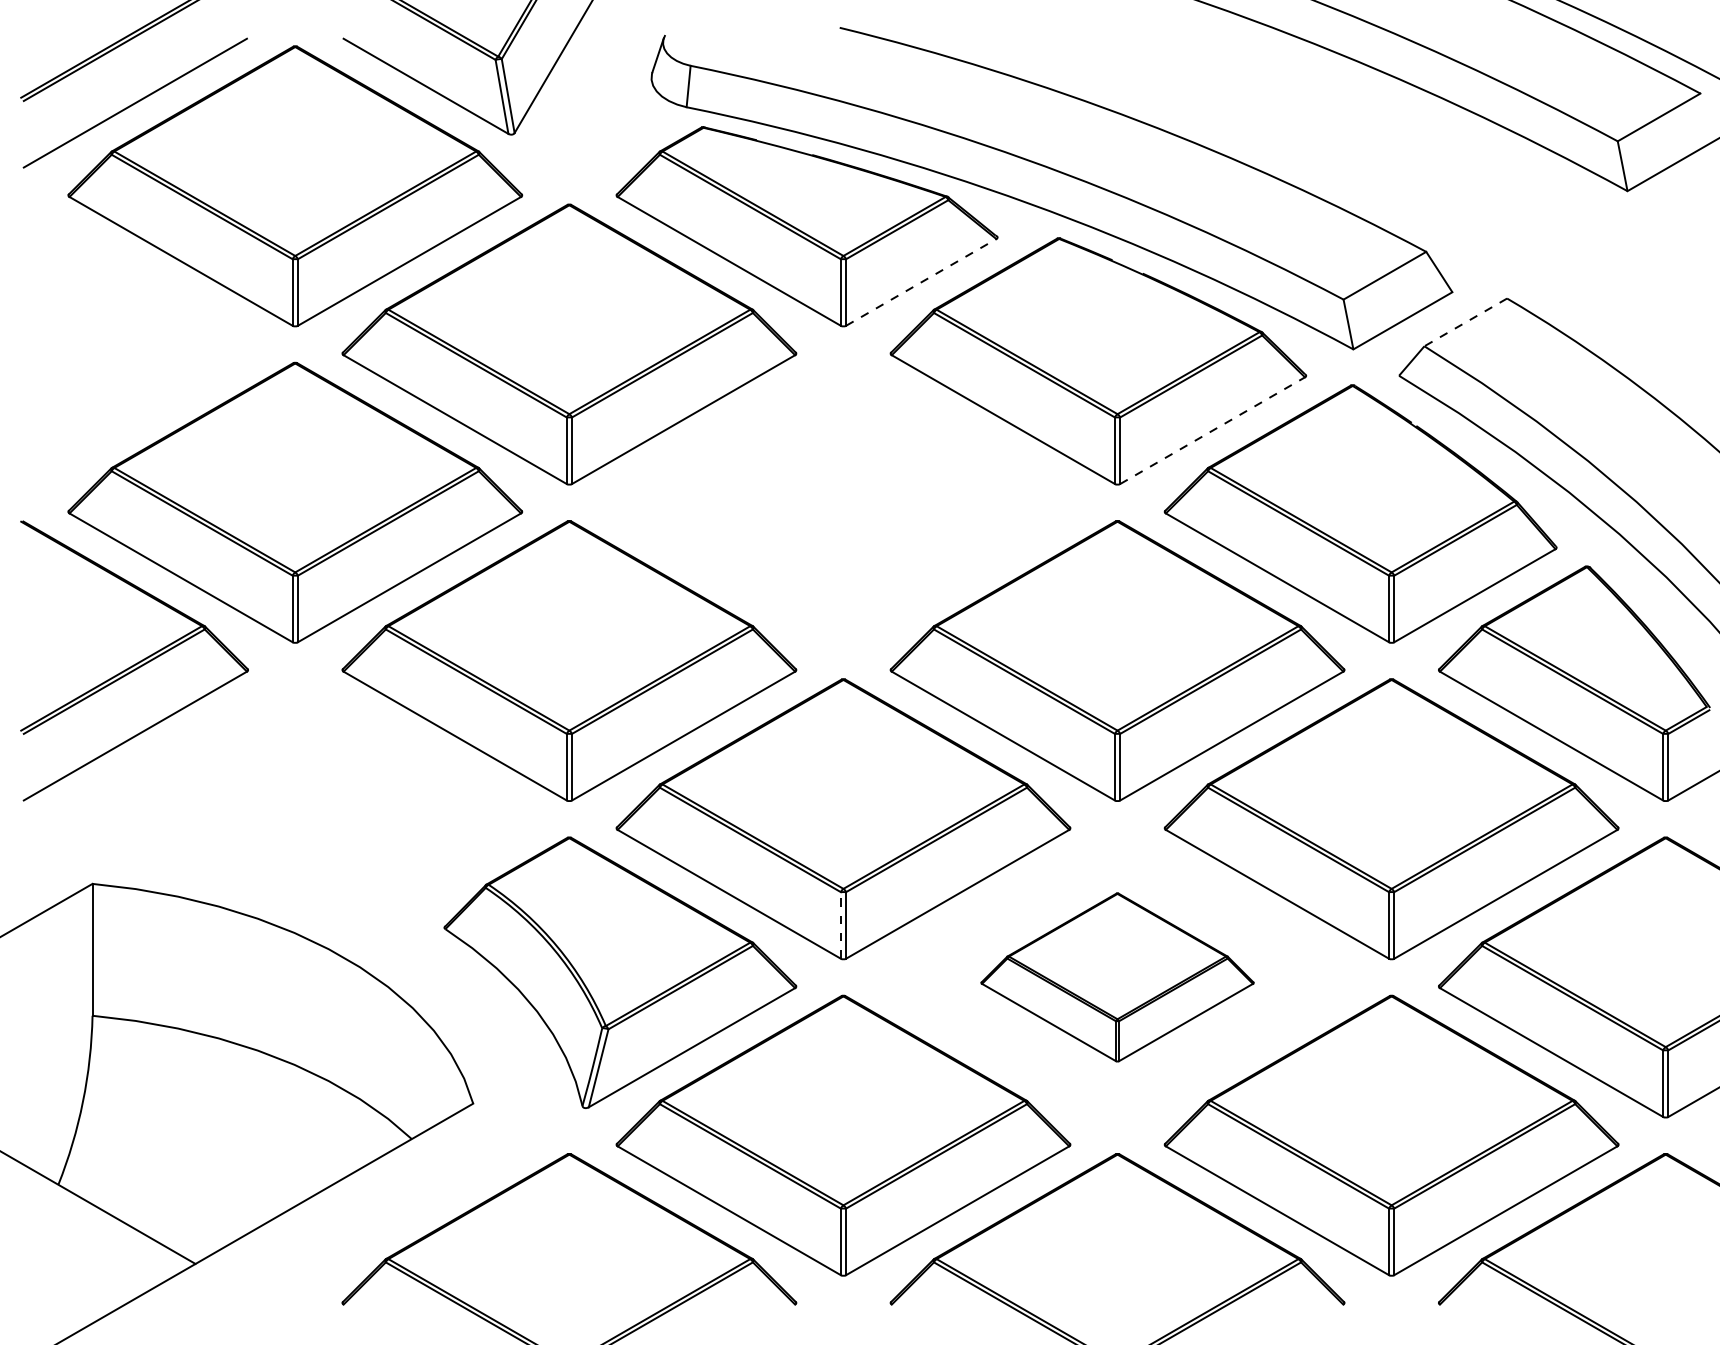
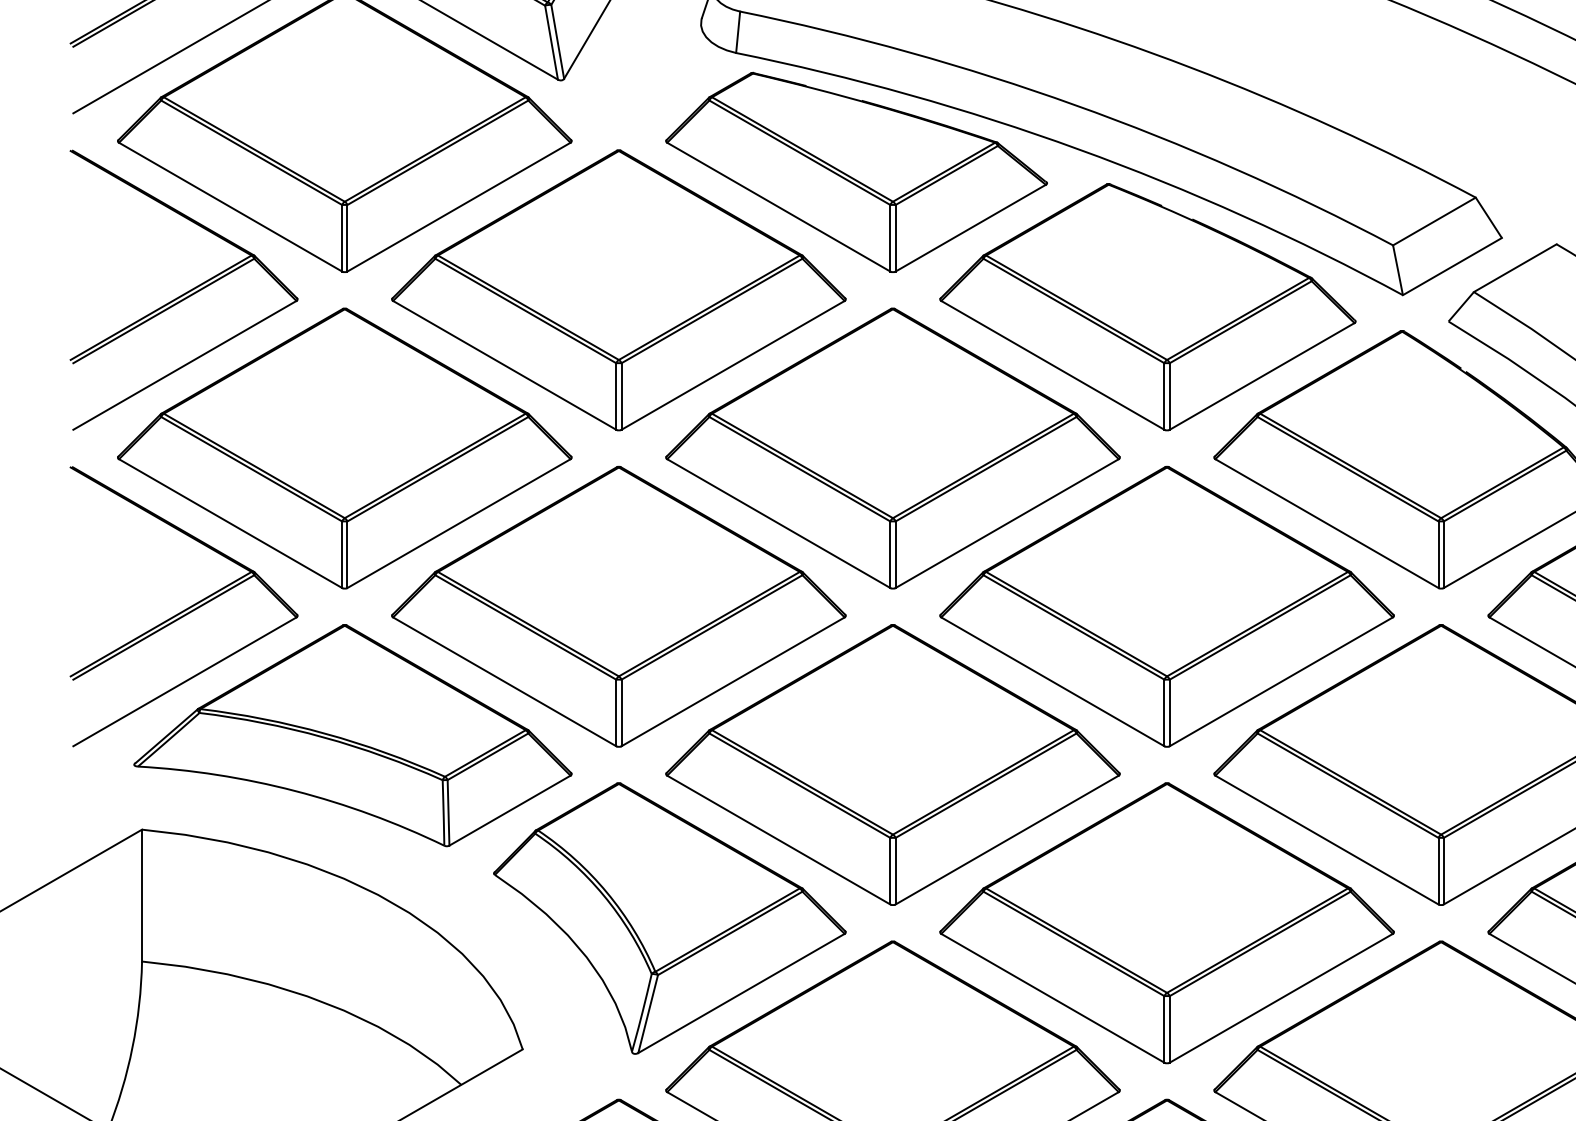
line: (921, 282) -> (971, 228), dashed -> solid
line: (1465, 322) -> (1515, 268), dashed -> solid
part: (134, 344) -> (184, 290), added
line: (1212, 430) -> (1262, 376), dashed -> solid
part: (843, 502) -> (893, 448), added
part: (303, 789) -> (353, 735), added
line: (840, 924) -> (890, 870), dashed -> solid
part: (1117, 977) -> (1167, 923), size x1.67

